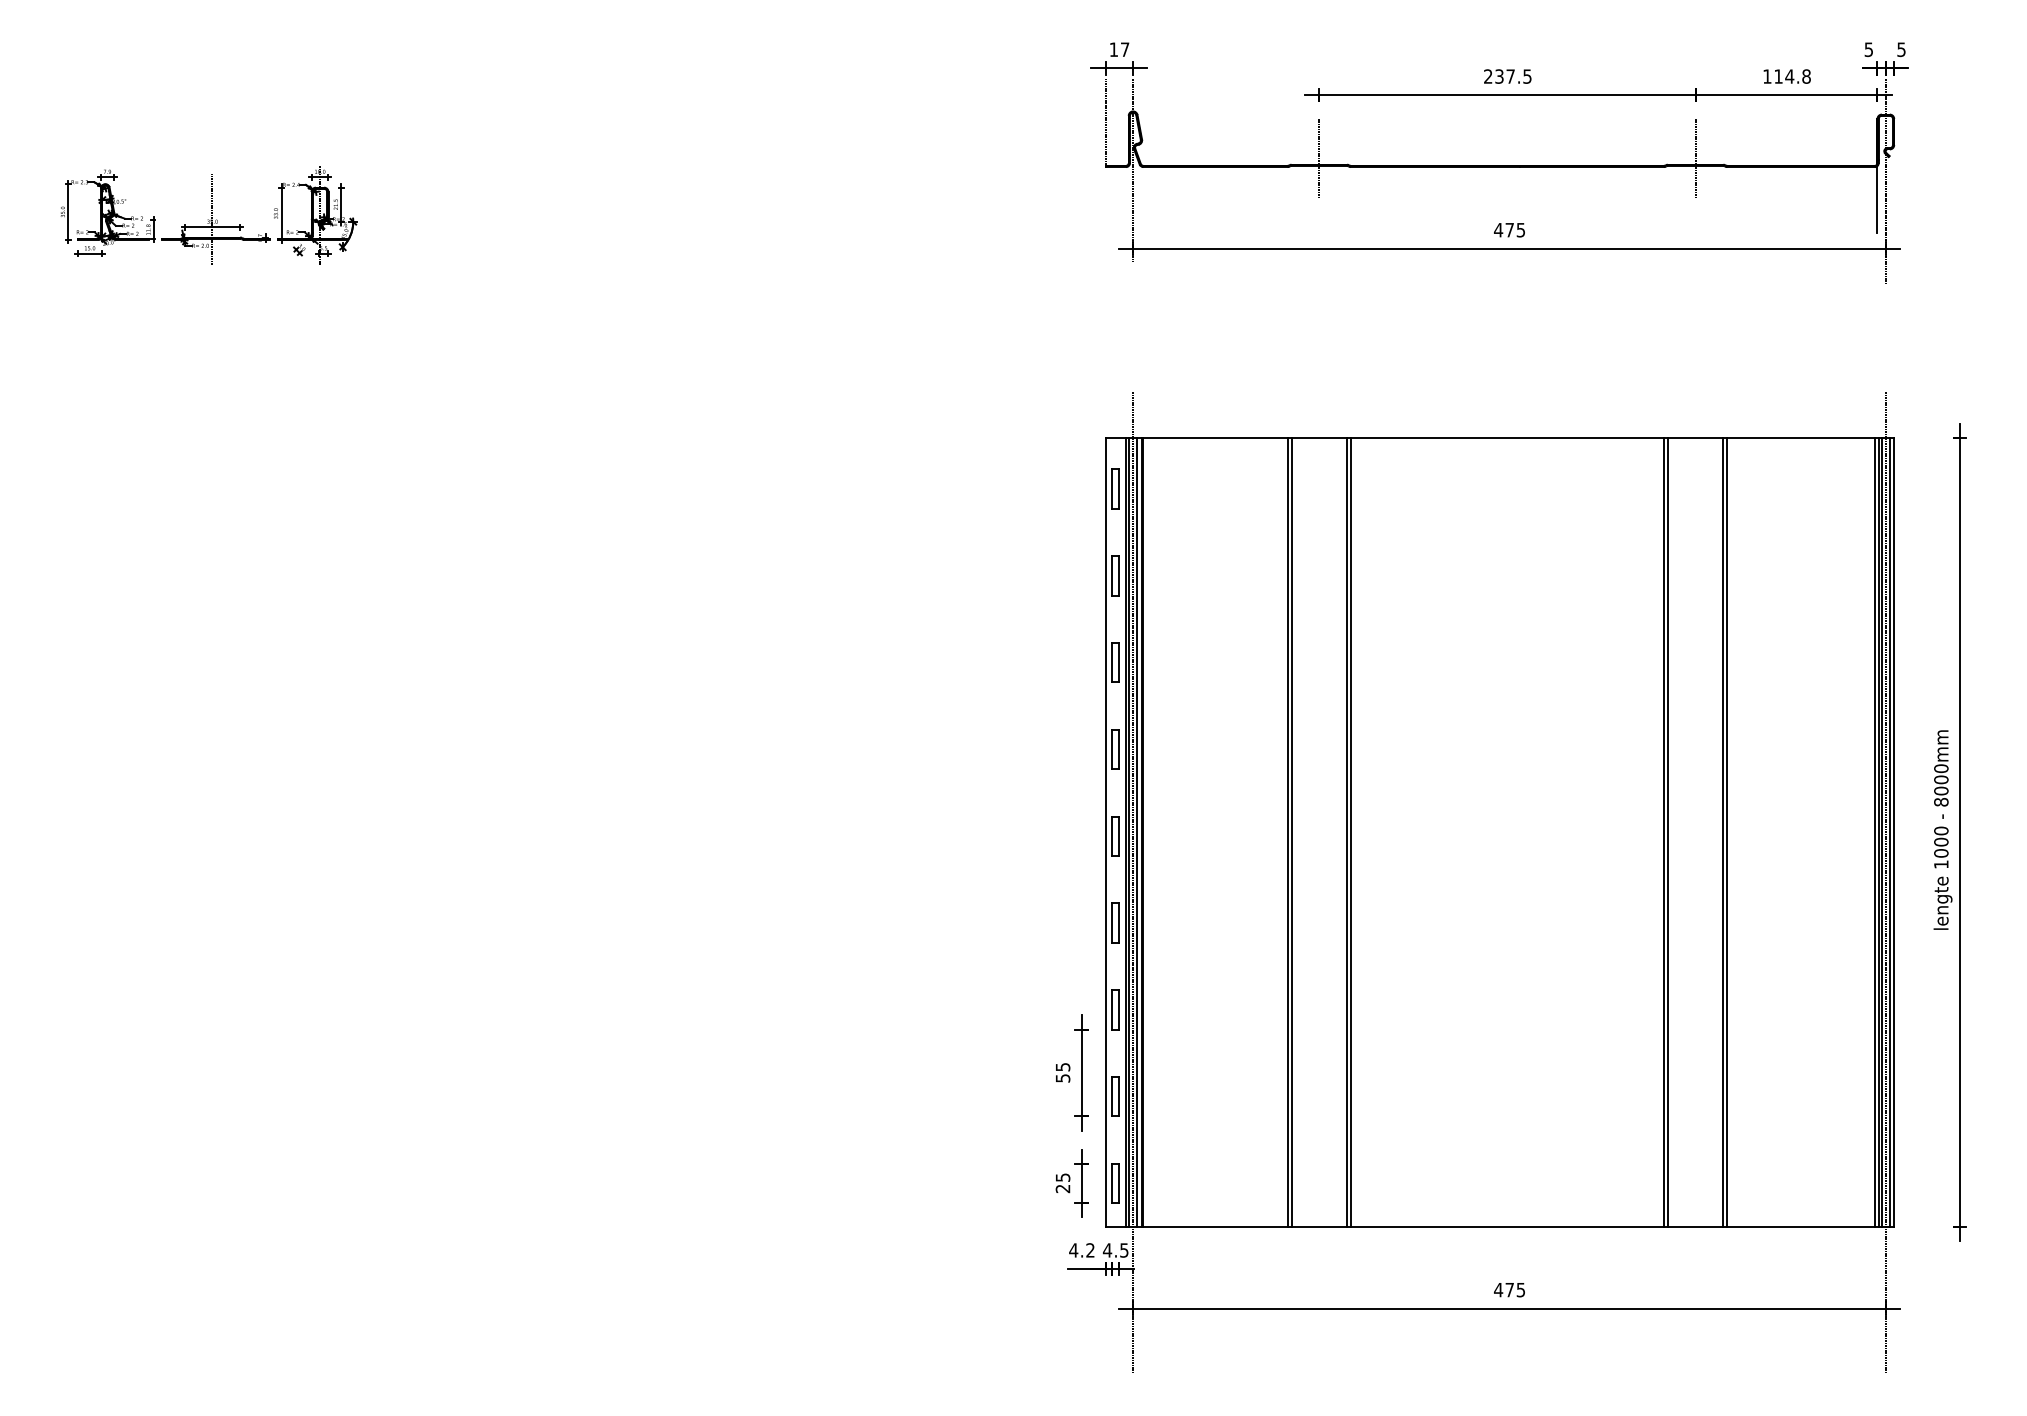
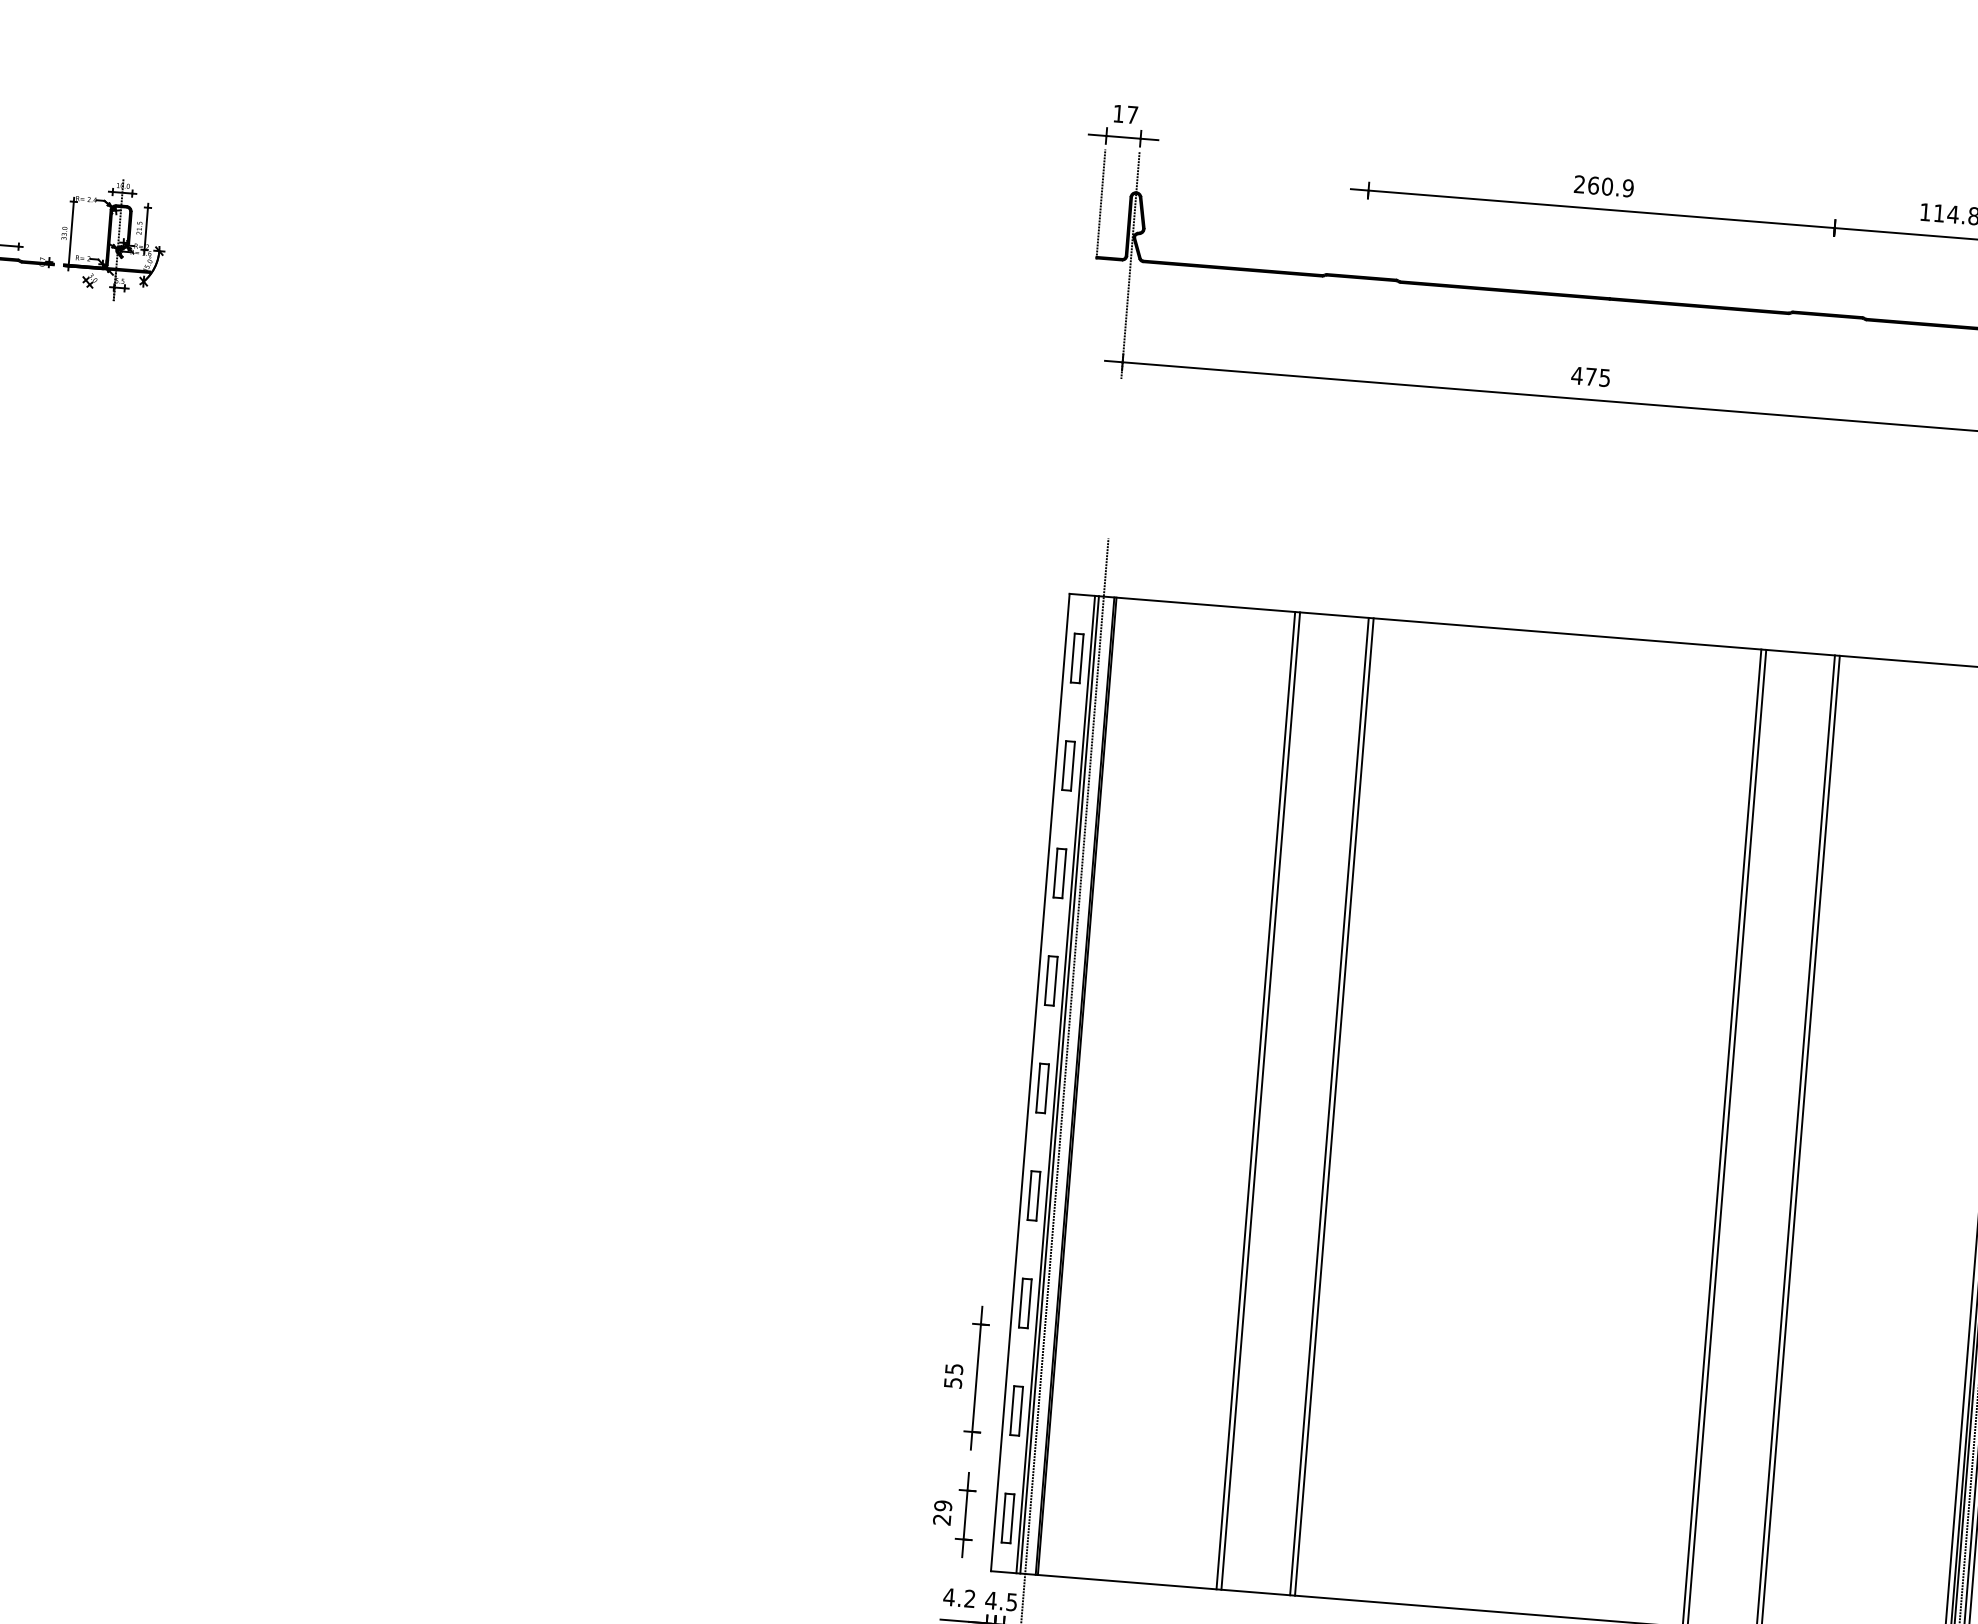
text: (1513, 76) -> (1610, 186), 237.5 -> 260.9
line: (1319, 158) -> (1362, 269), removed
line: (1695, 158) -> (1828, 306), removed
line: (1137, 831) -> (1069, 1084), removed
text: (1062, 1177) -> (942, 1505), 25 -> 29

